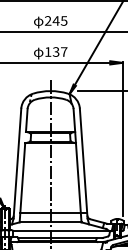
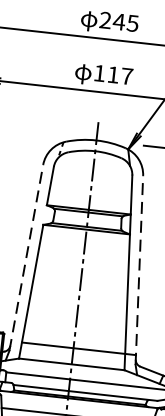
text: (55, 51) -> (112, 73), 137 -> 117
line: (17, 163) -> (26, 257), solid -> dashed
line: (83, 163) -> (138, 270), solid -> dashed

